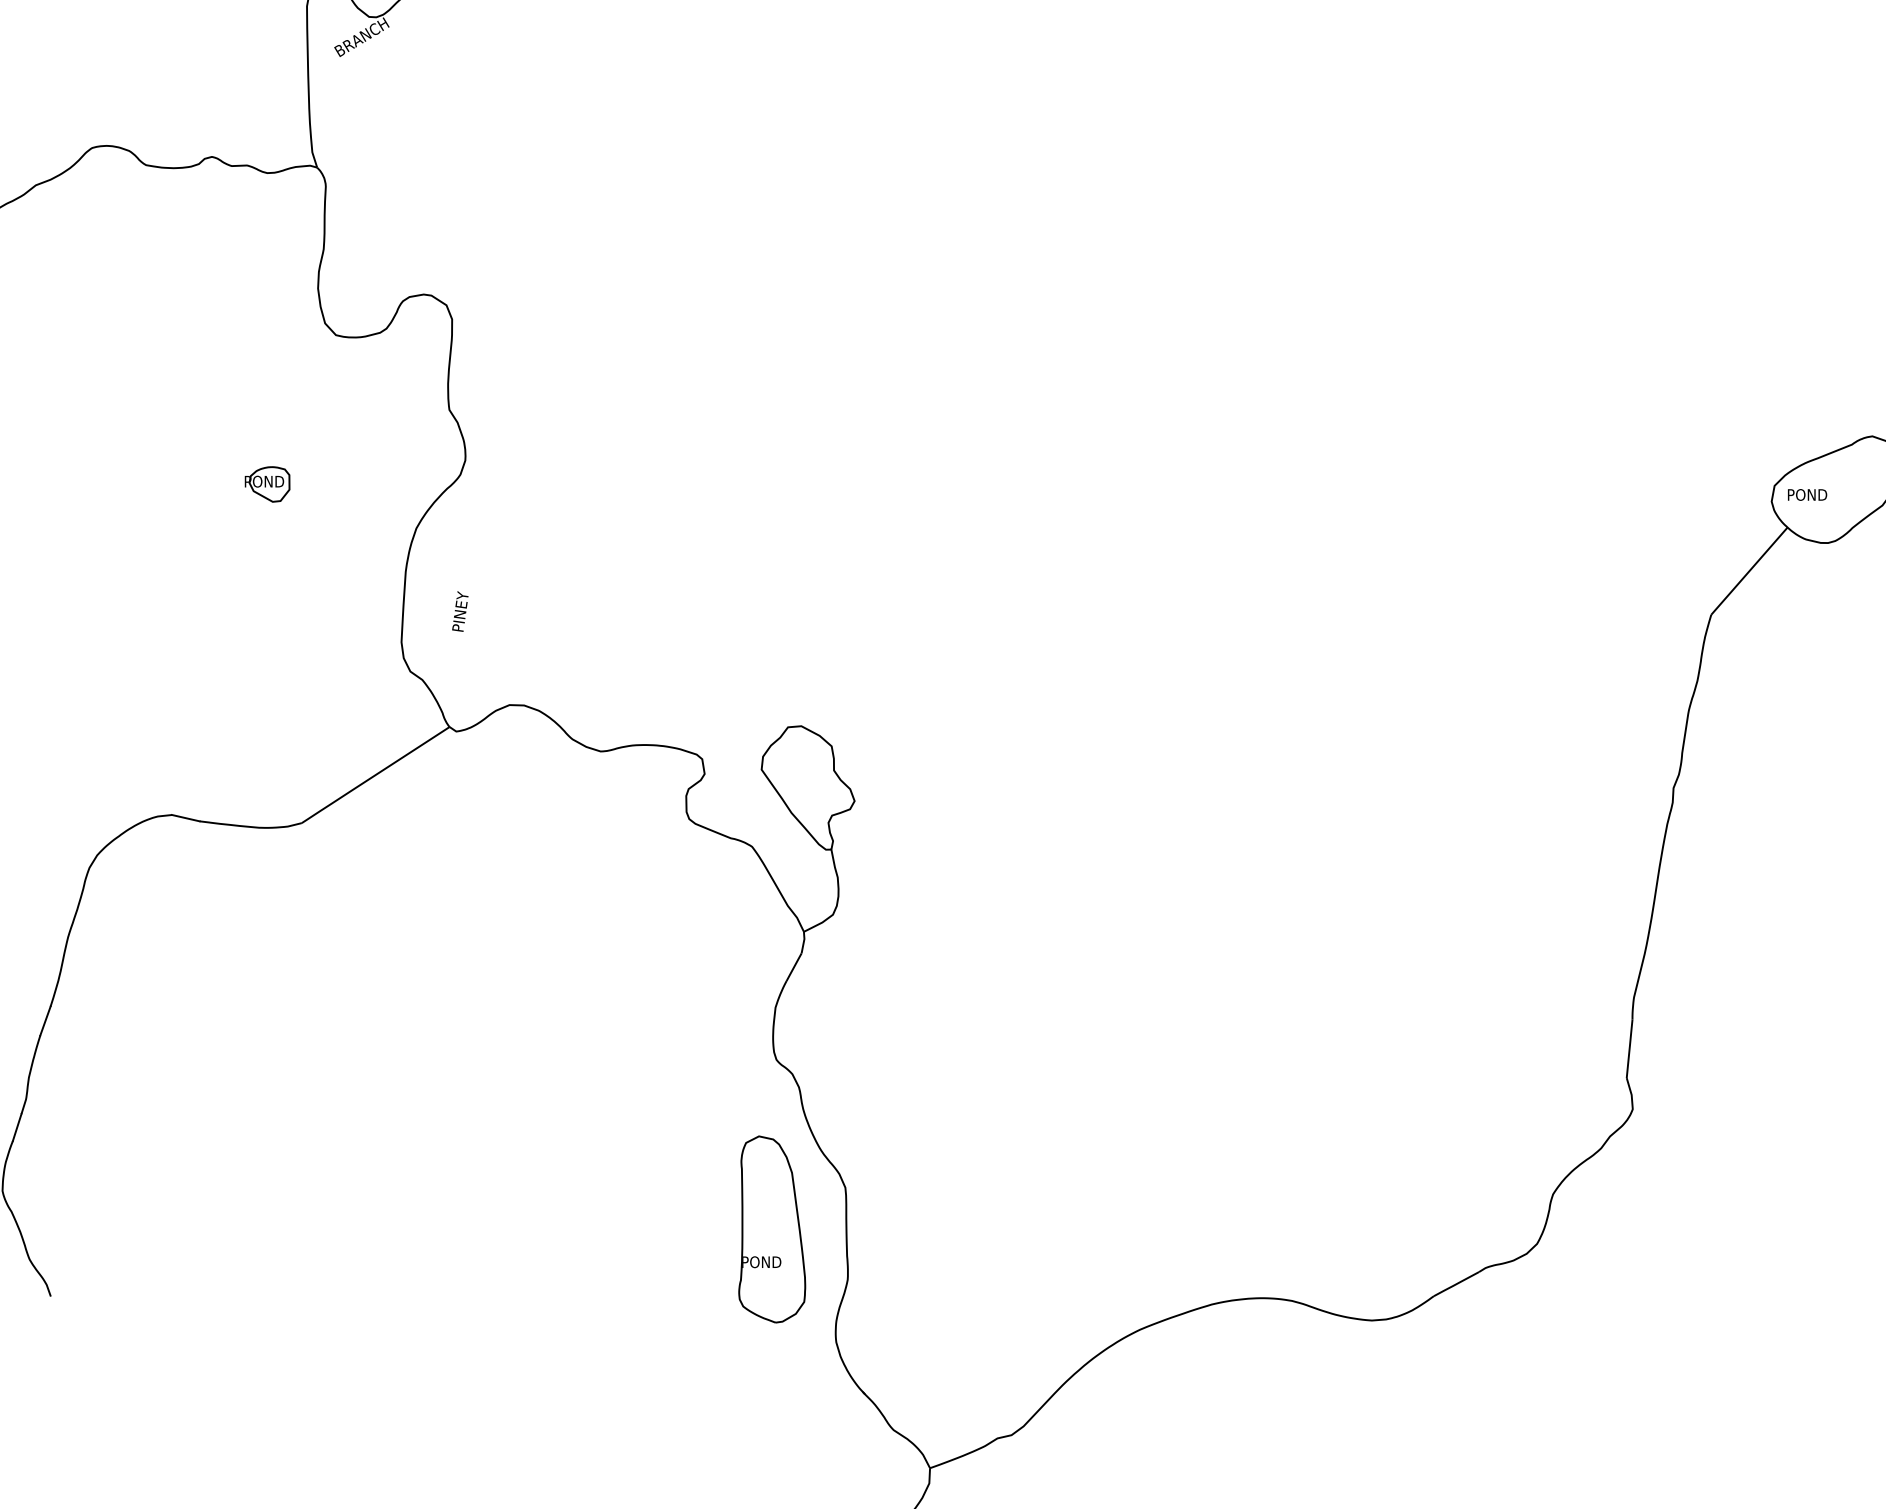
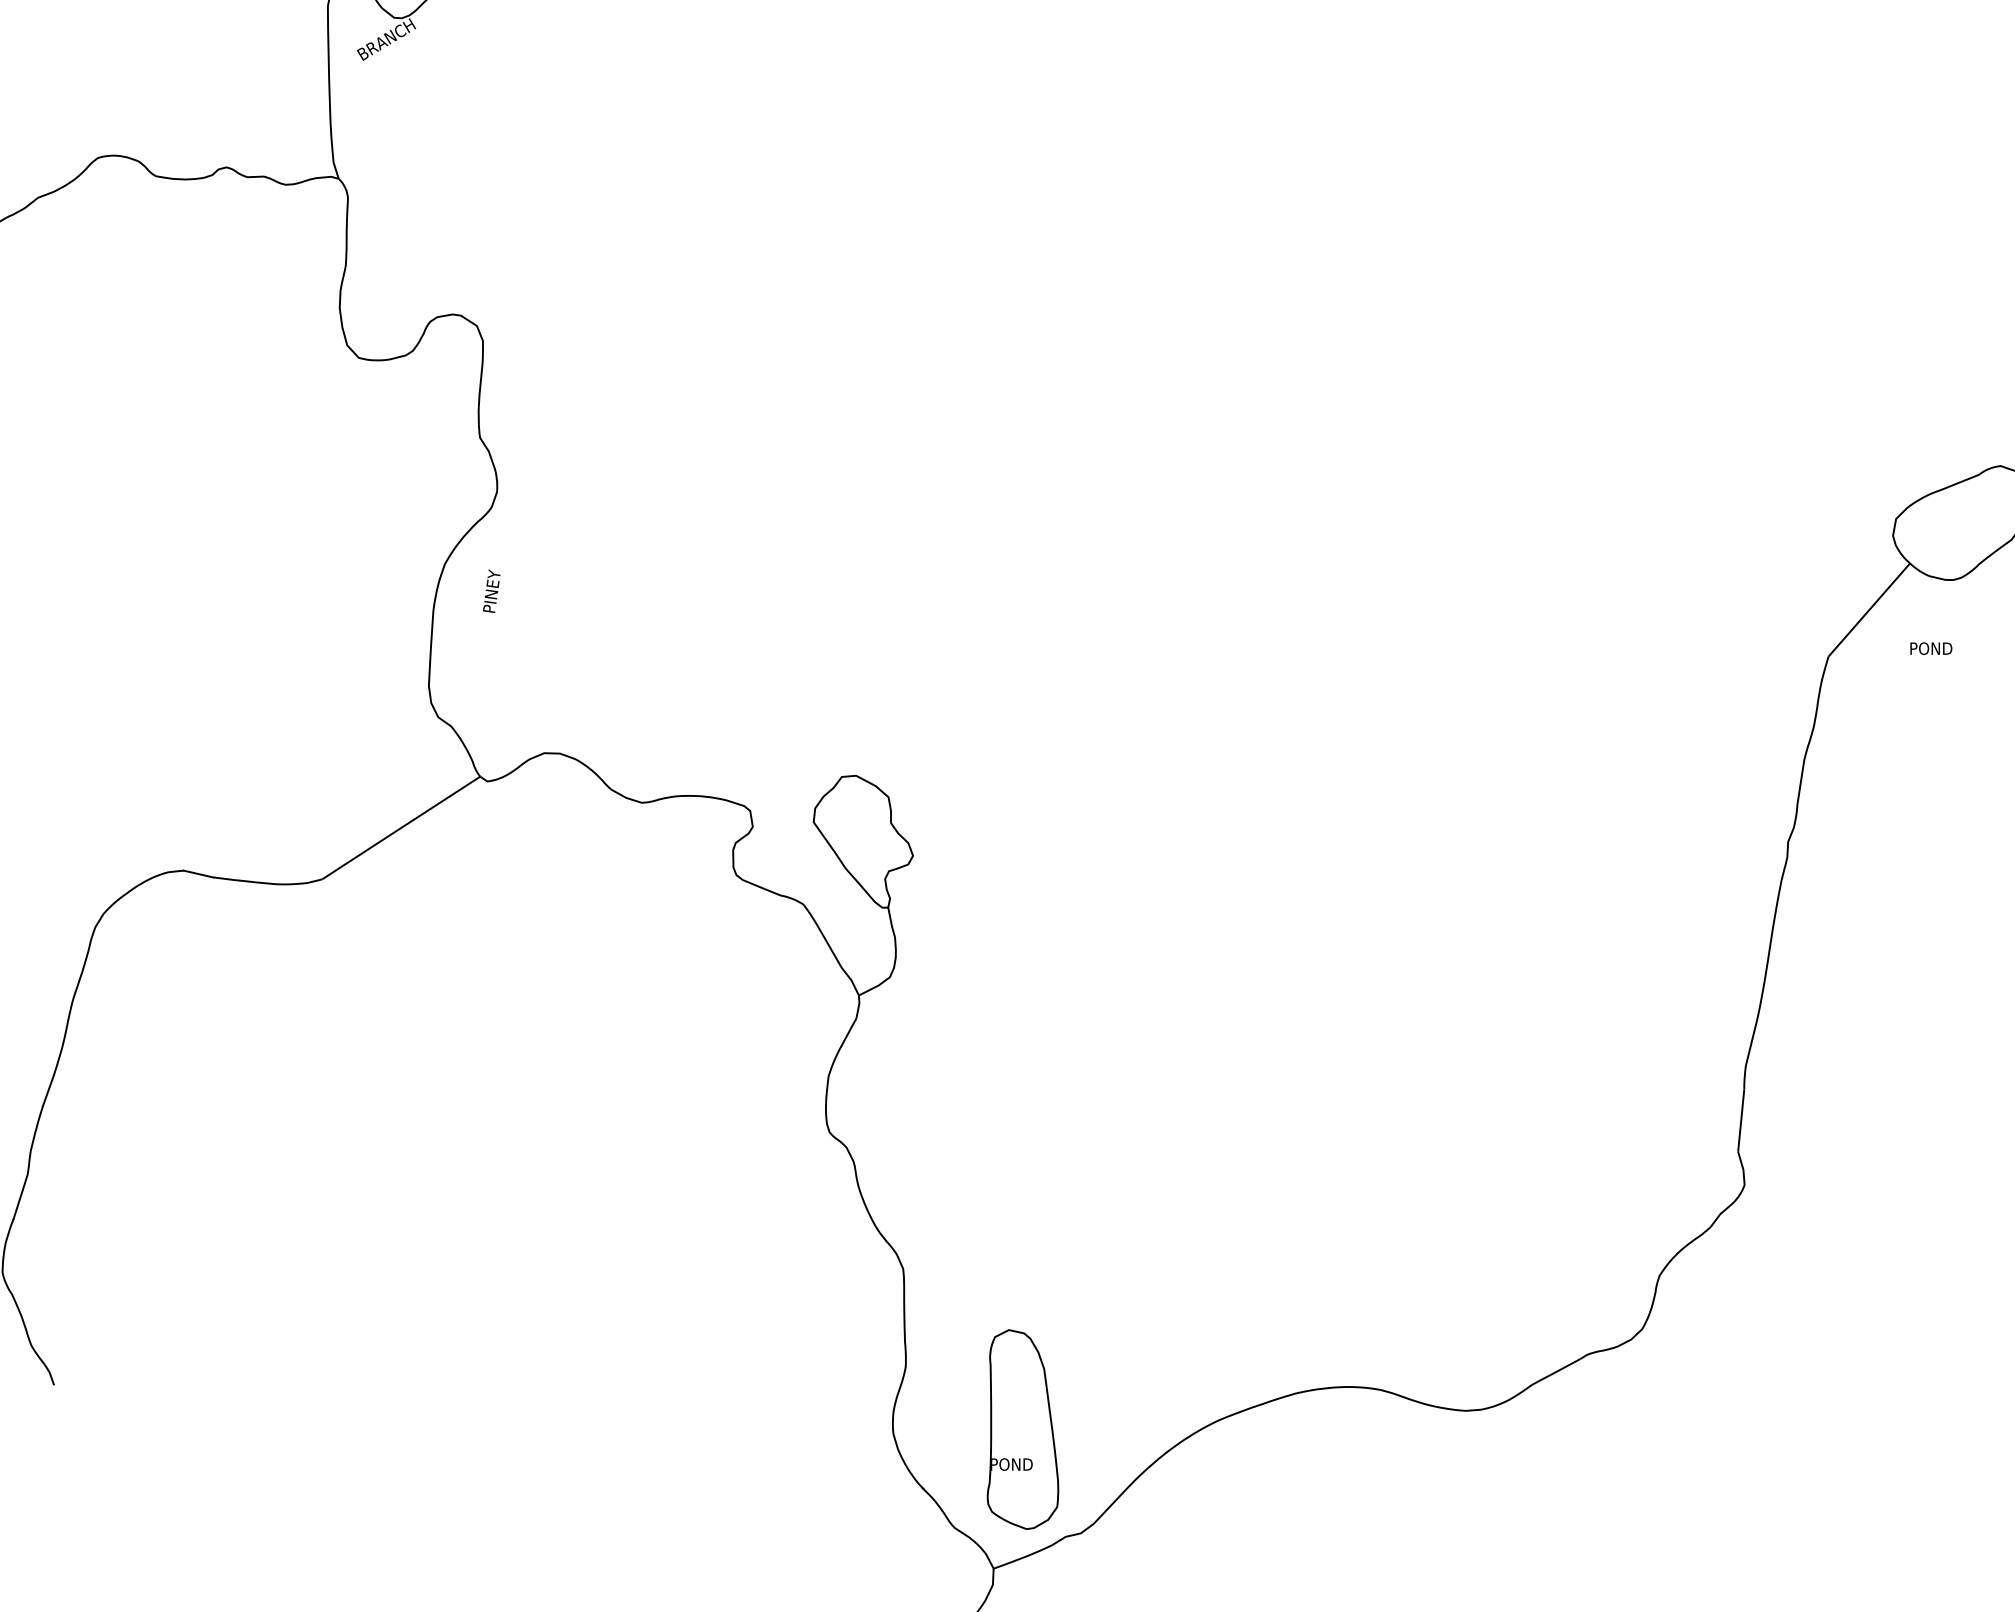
part: (267, 484) -> (285, 517), removed
text: (1807, 494) -> (1931, 648), moved
text: (460, 610) -> (491, 590), moved
part: (771, 1229) -> (1022, 1429), moved

